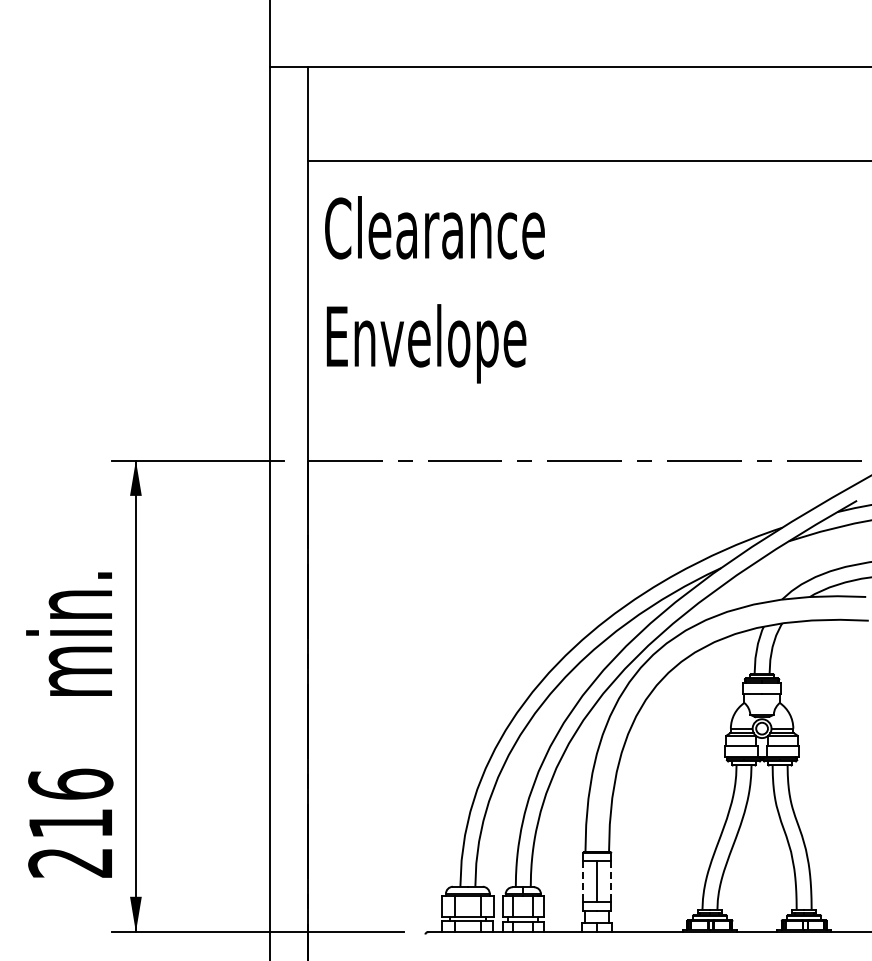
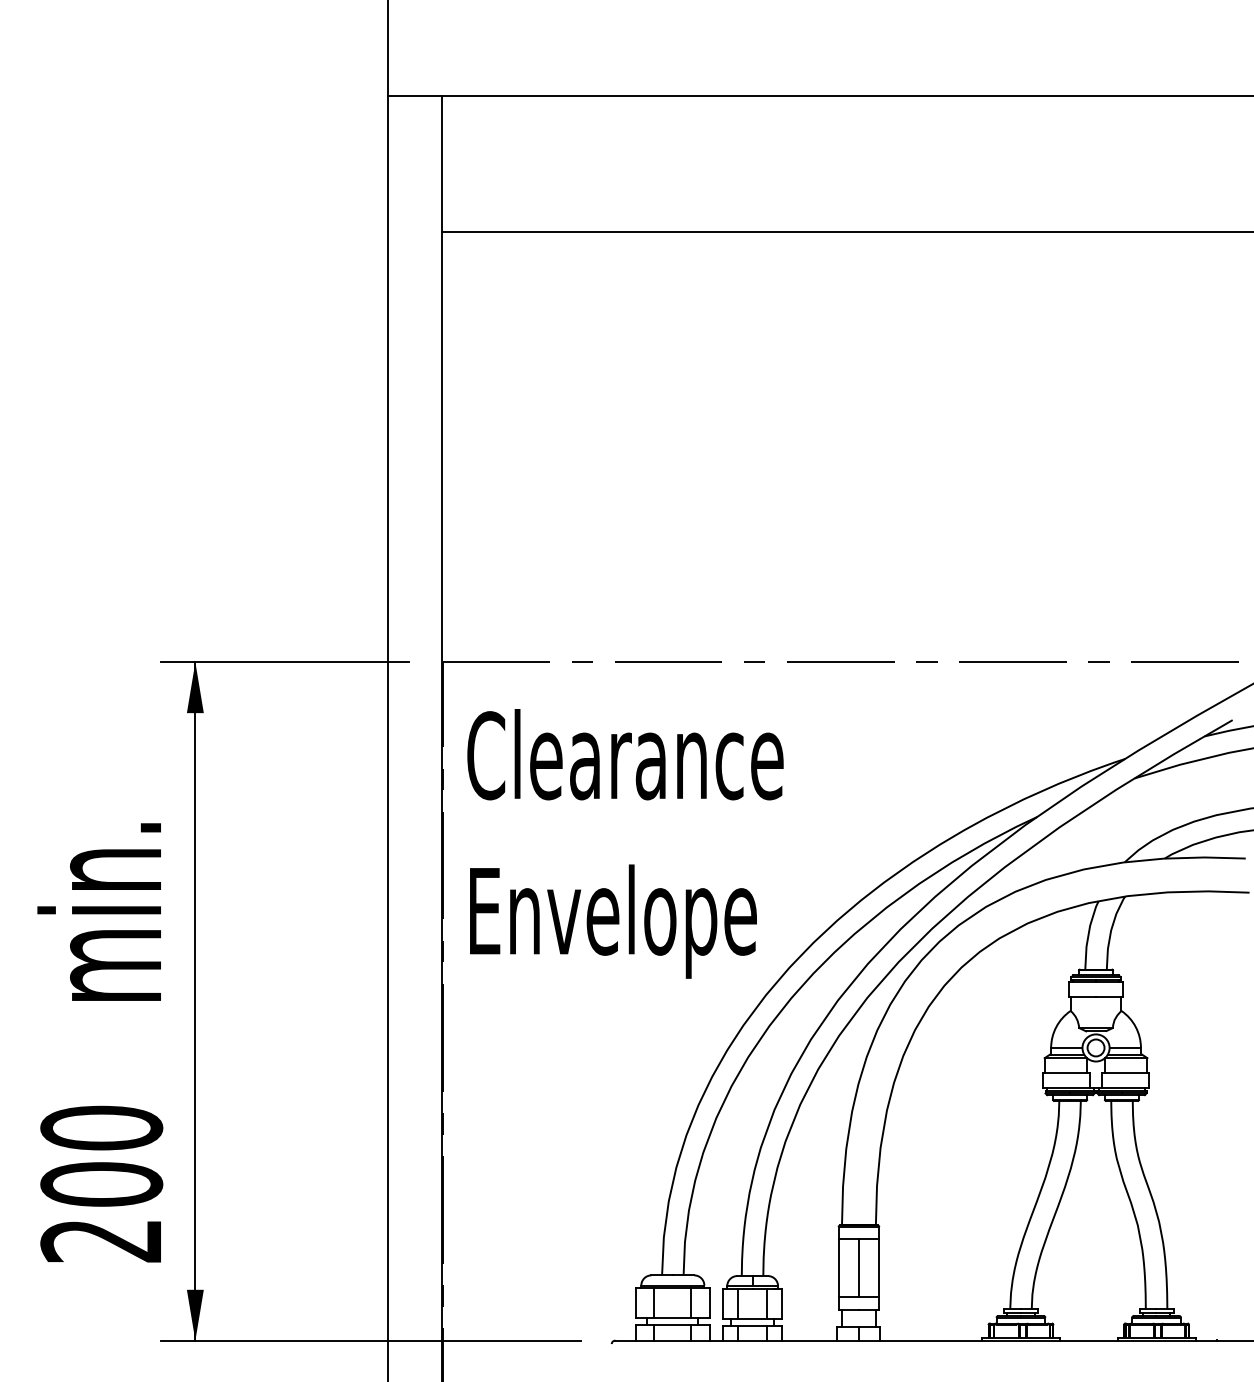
text: (434, 289) -> (624, 843), moved
text: (70, 803) -> (101, 1155), 216 -> 200
line: (583, 881) -> (839, 1267), dashed -> solid
line: (611, 881) -> (879, 1267), dashed -> solid

